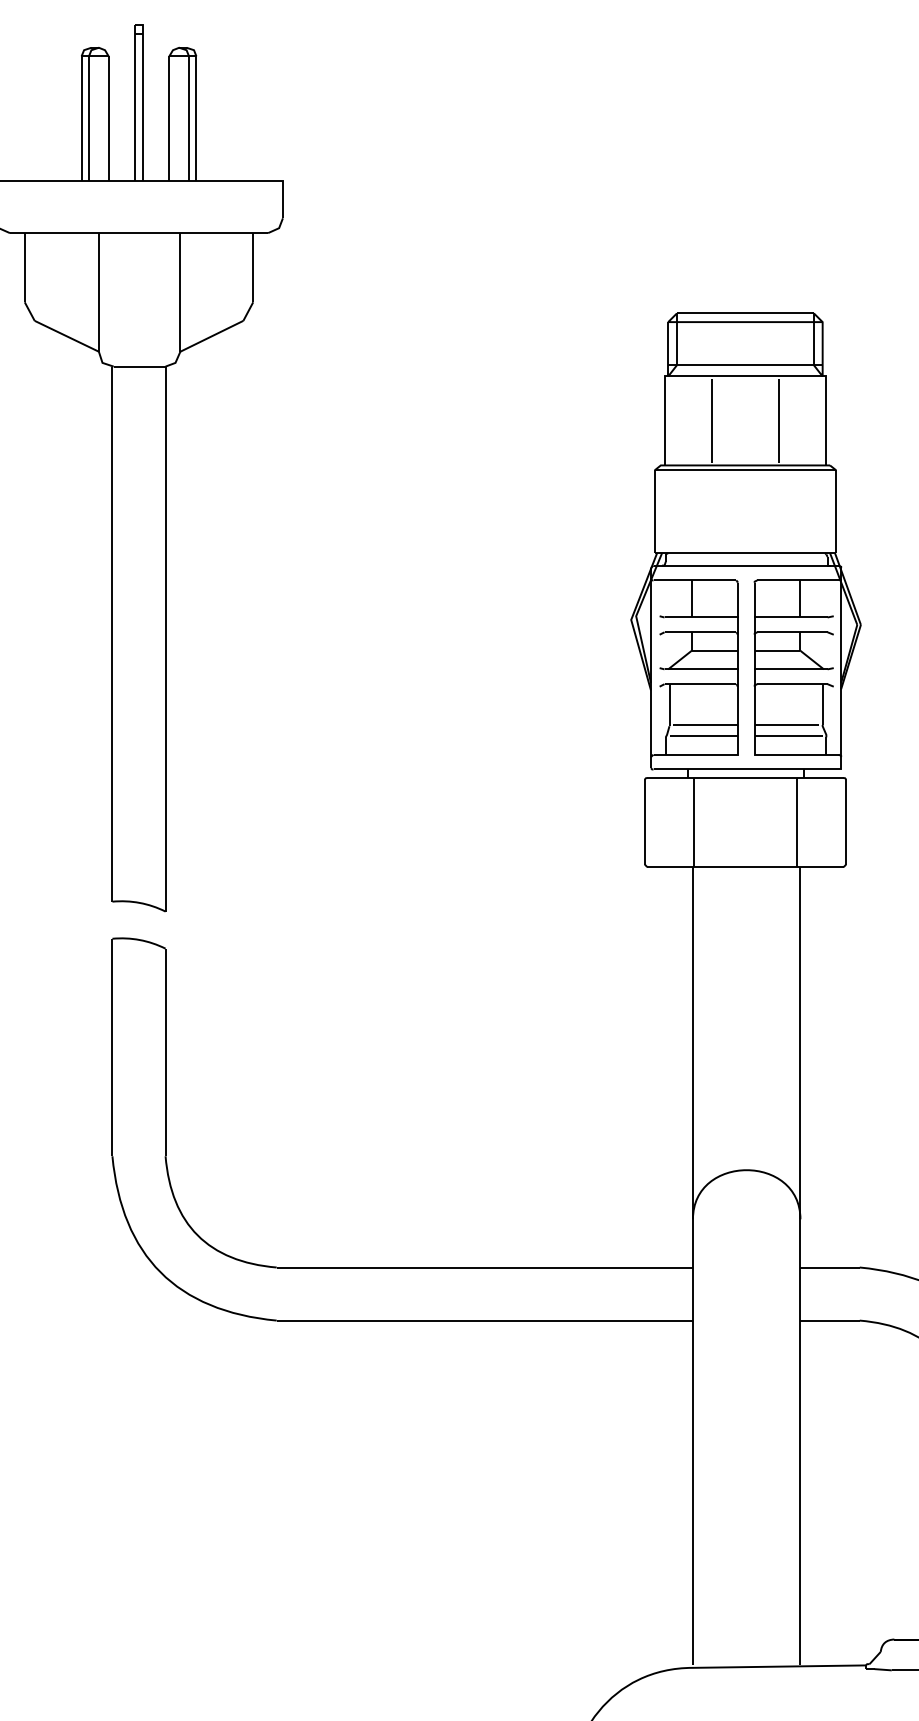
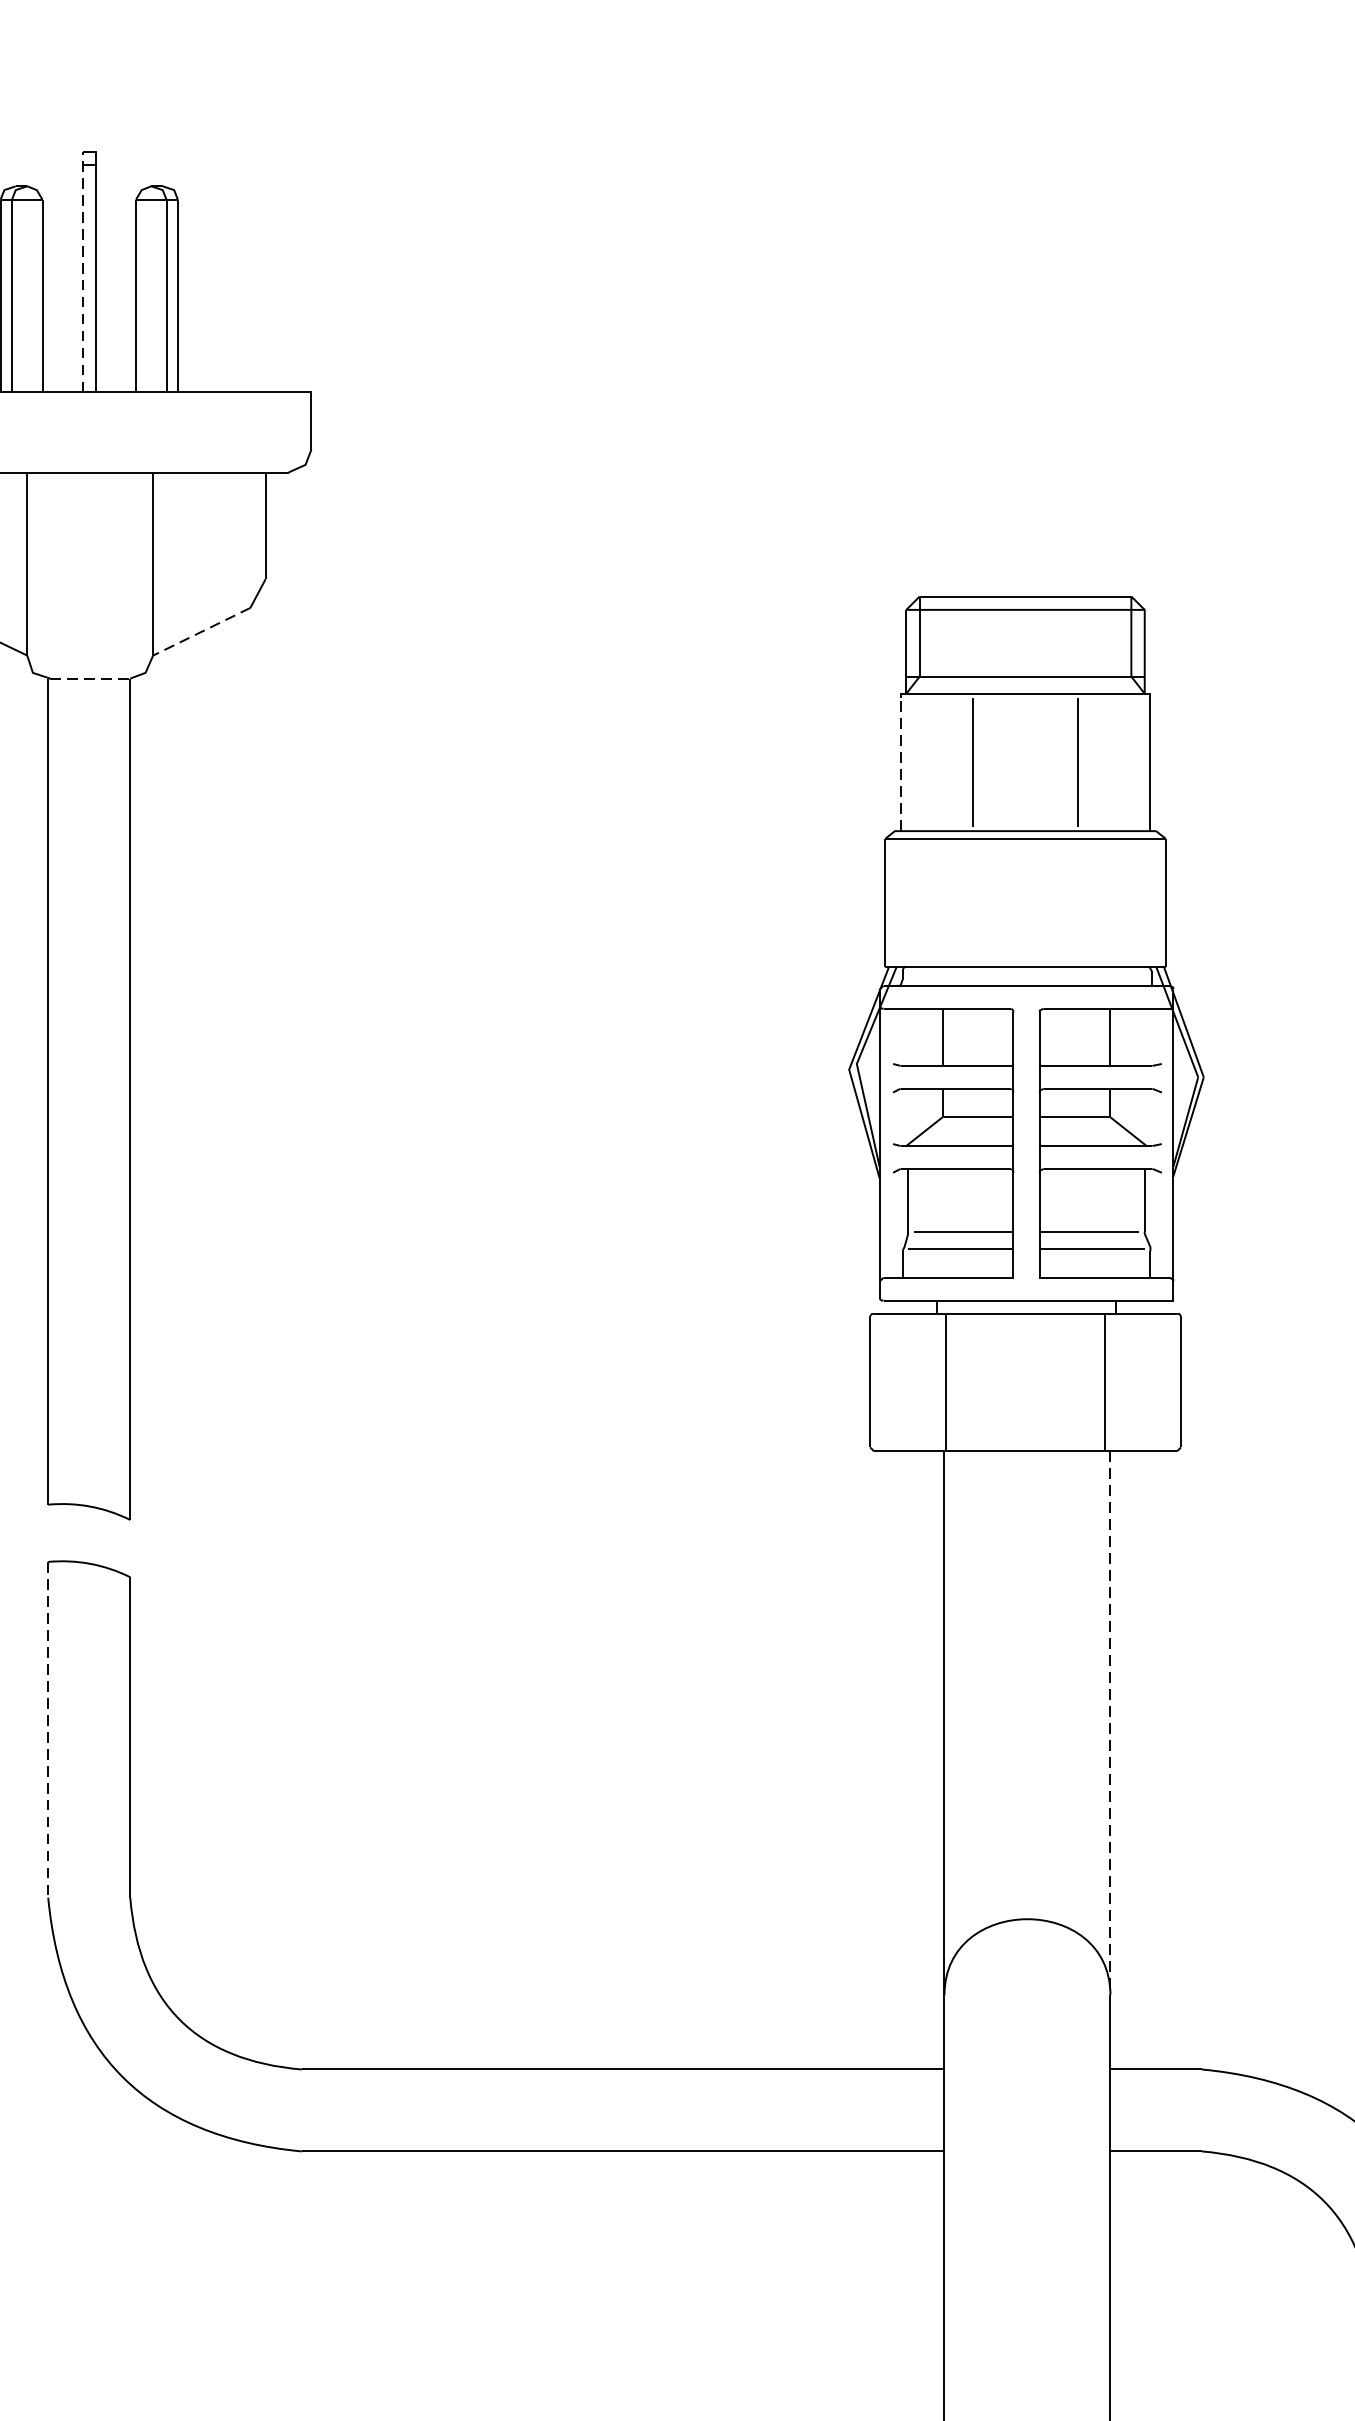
line: (134, 103) -> (82, 272), solid -> dashed
line: (211, 336) -> (201, 632), solid -> dashed
line: (139, 366) -> (89, 678), solid -> dashed
line: (664, 421) -> (900, 763), solid -> dashed
line: (800, 1043) -> (1110, 1723), solid -> dashed
line: (112, 1047) -> (48, 1729), solid -> dashed

